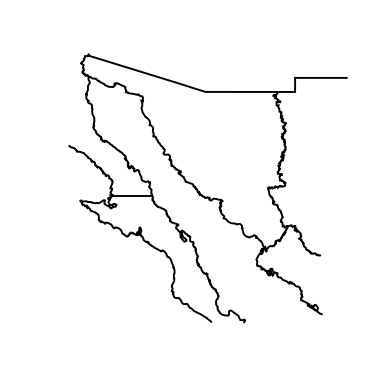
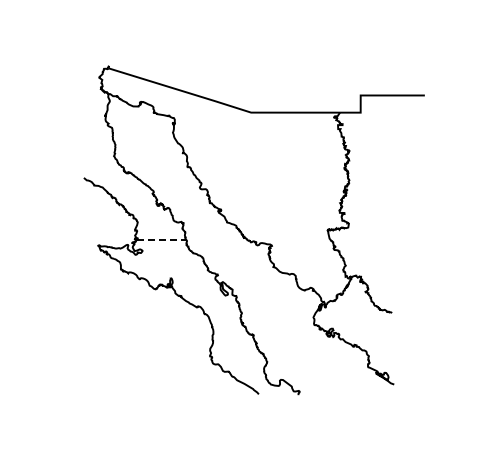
line: (132, 195) -> (161, 239), solid -> dashed

